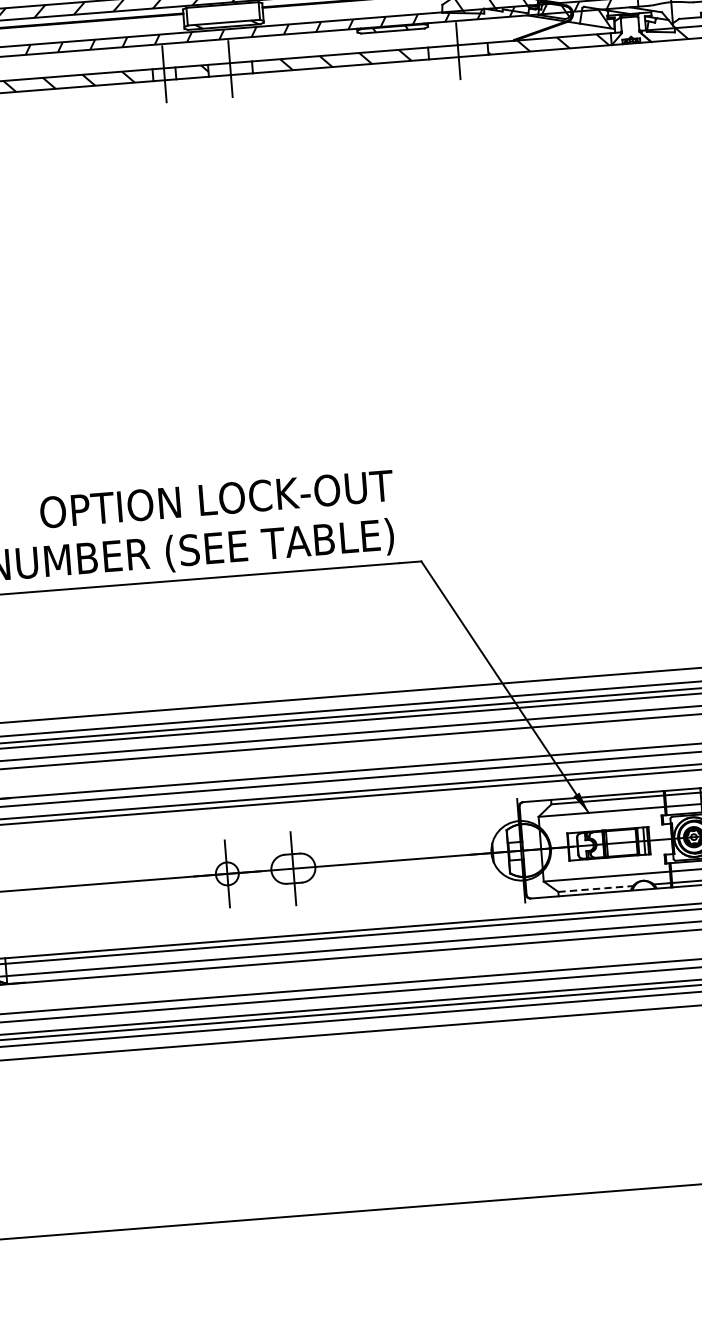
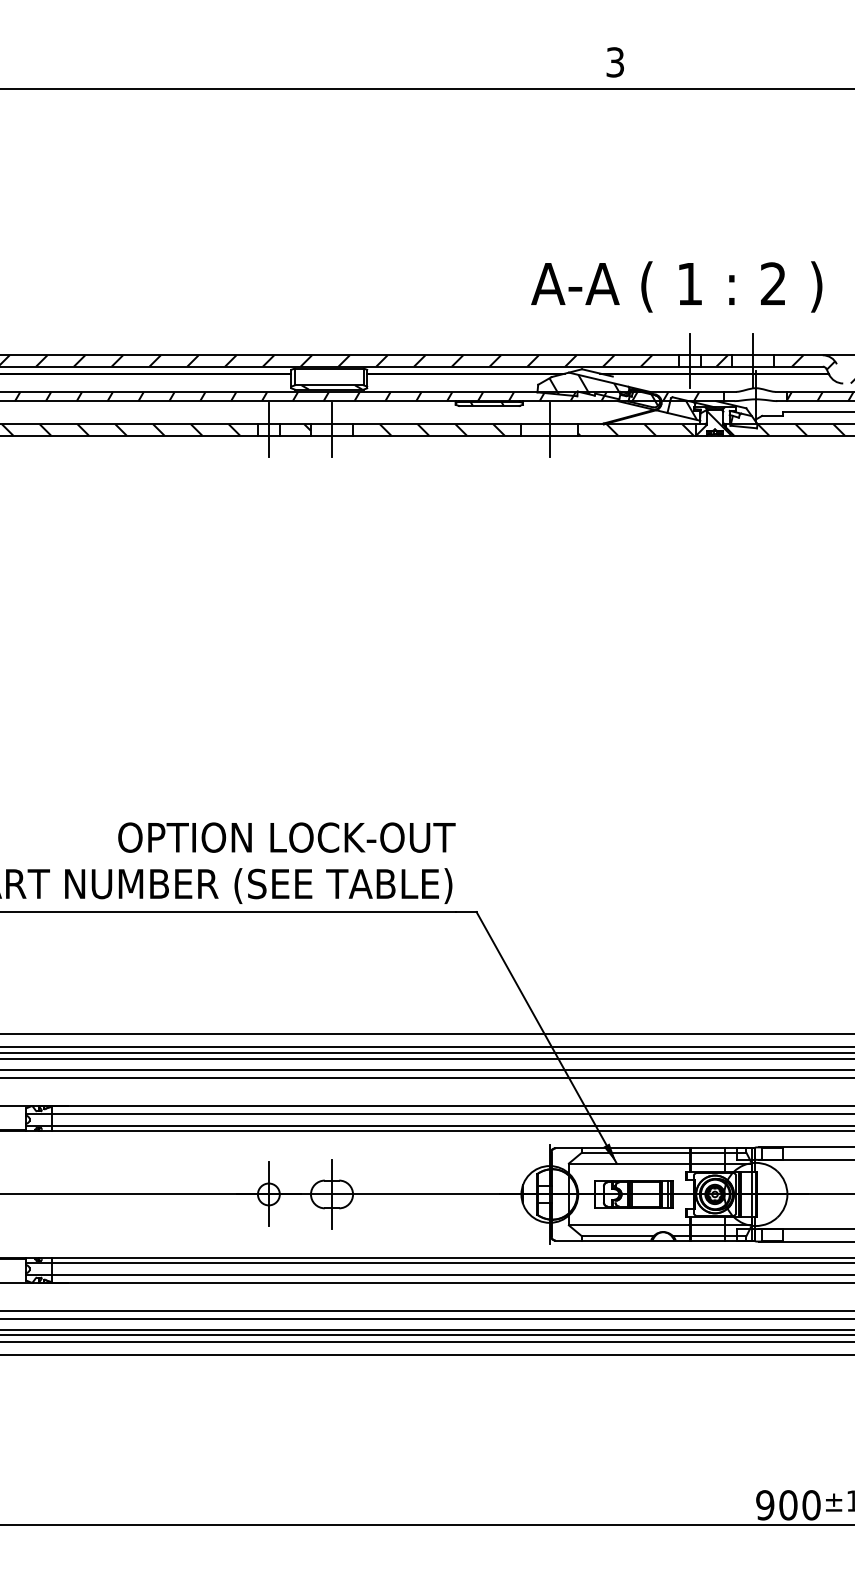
hatch: (635, 30) -> (719, 423), added
line: (596, 889) -> (618, 1236), dashed -> solid

